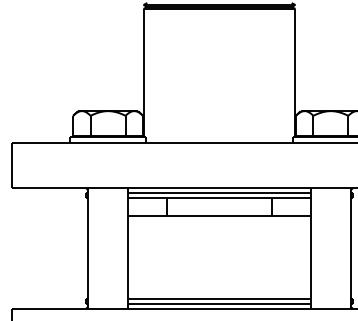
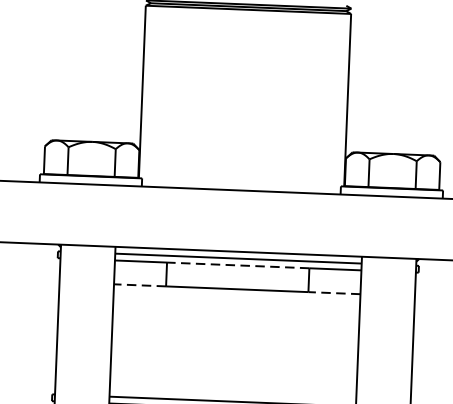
line: (219, 198) -> (238, 265), solid -> dashed
line: (147, 215) -> (139, 285), solid -> dashed
line: (290, 215) -> (333, 292), solid -> dashed

